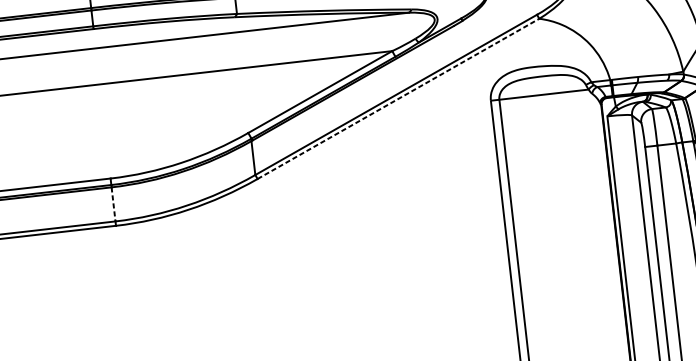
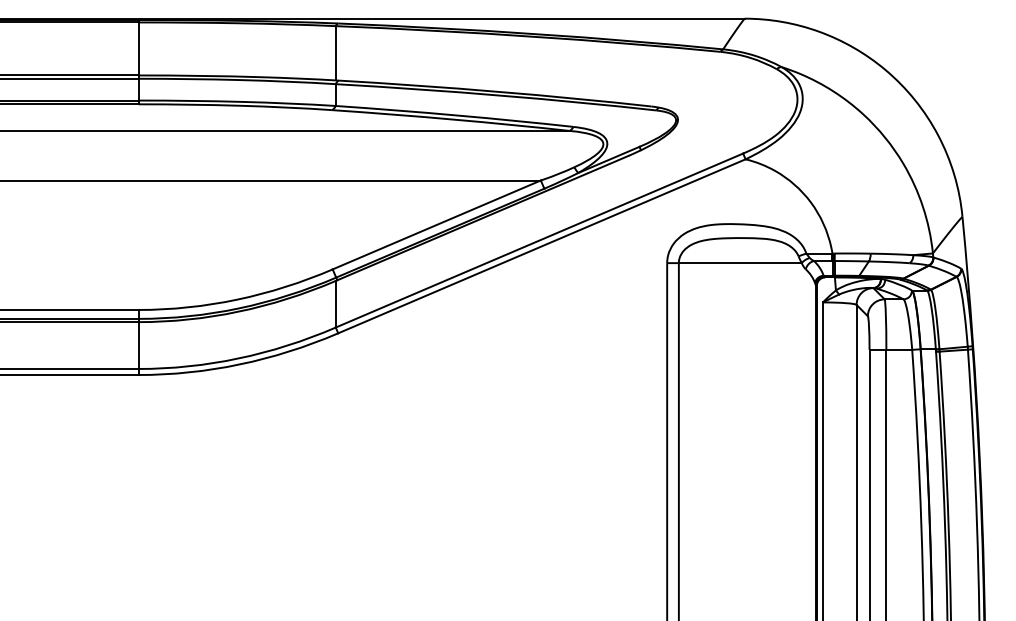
line: (398, 98) -> (542, 246), dashed -> solid
line: (113, 205) -> (138, 346), dashed -> solid

